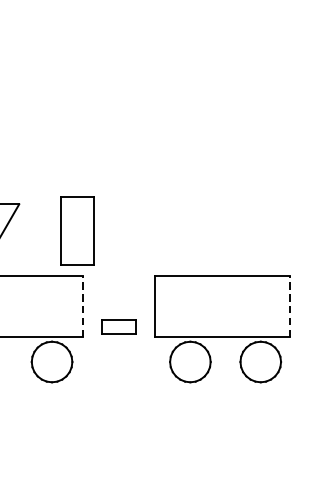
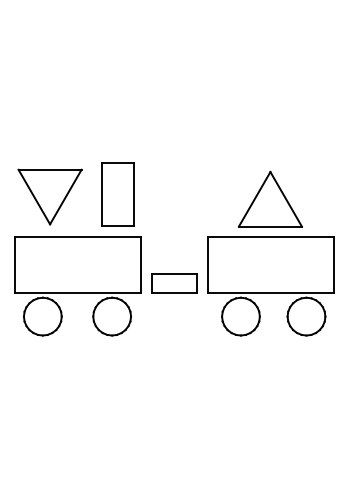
part: (77, 230) -> (117, 194), moved
part: (221, 235) -> (269, 198), added
line: (83, 306) -> (141, 264), dashed -> solid
line: (289, 306) -> (333, 264), dashed -> solid
part: (119, 326) -> (174, 283), size x1.43

